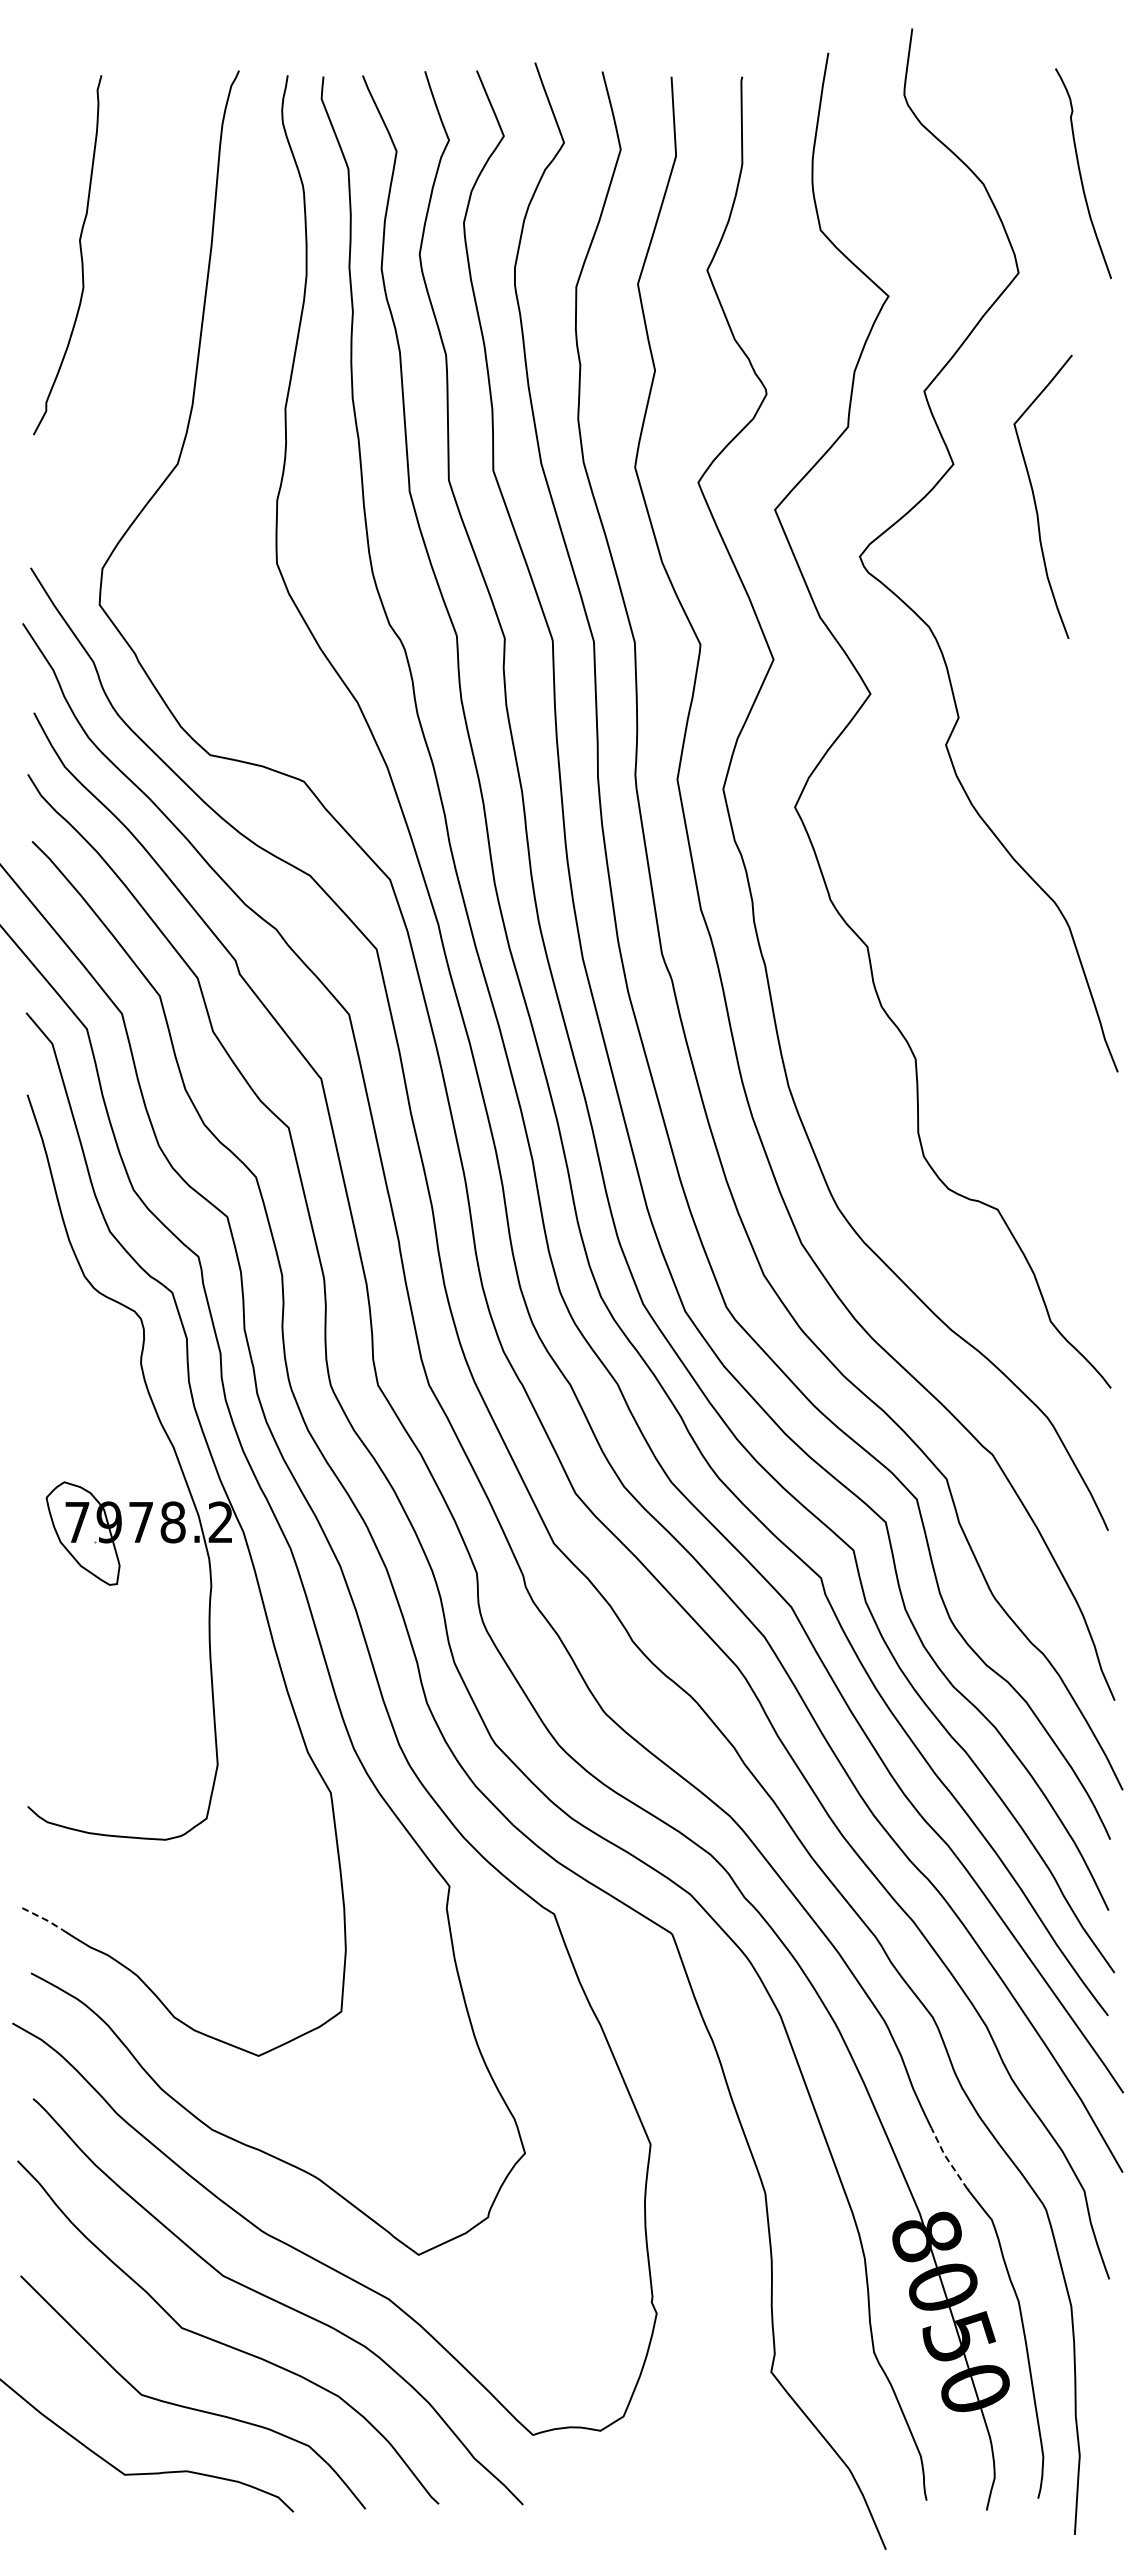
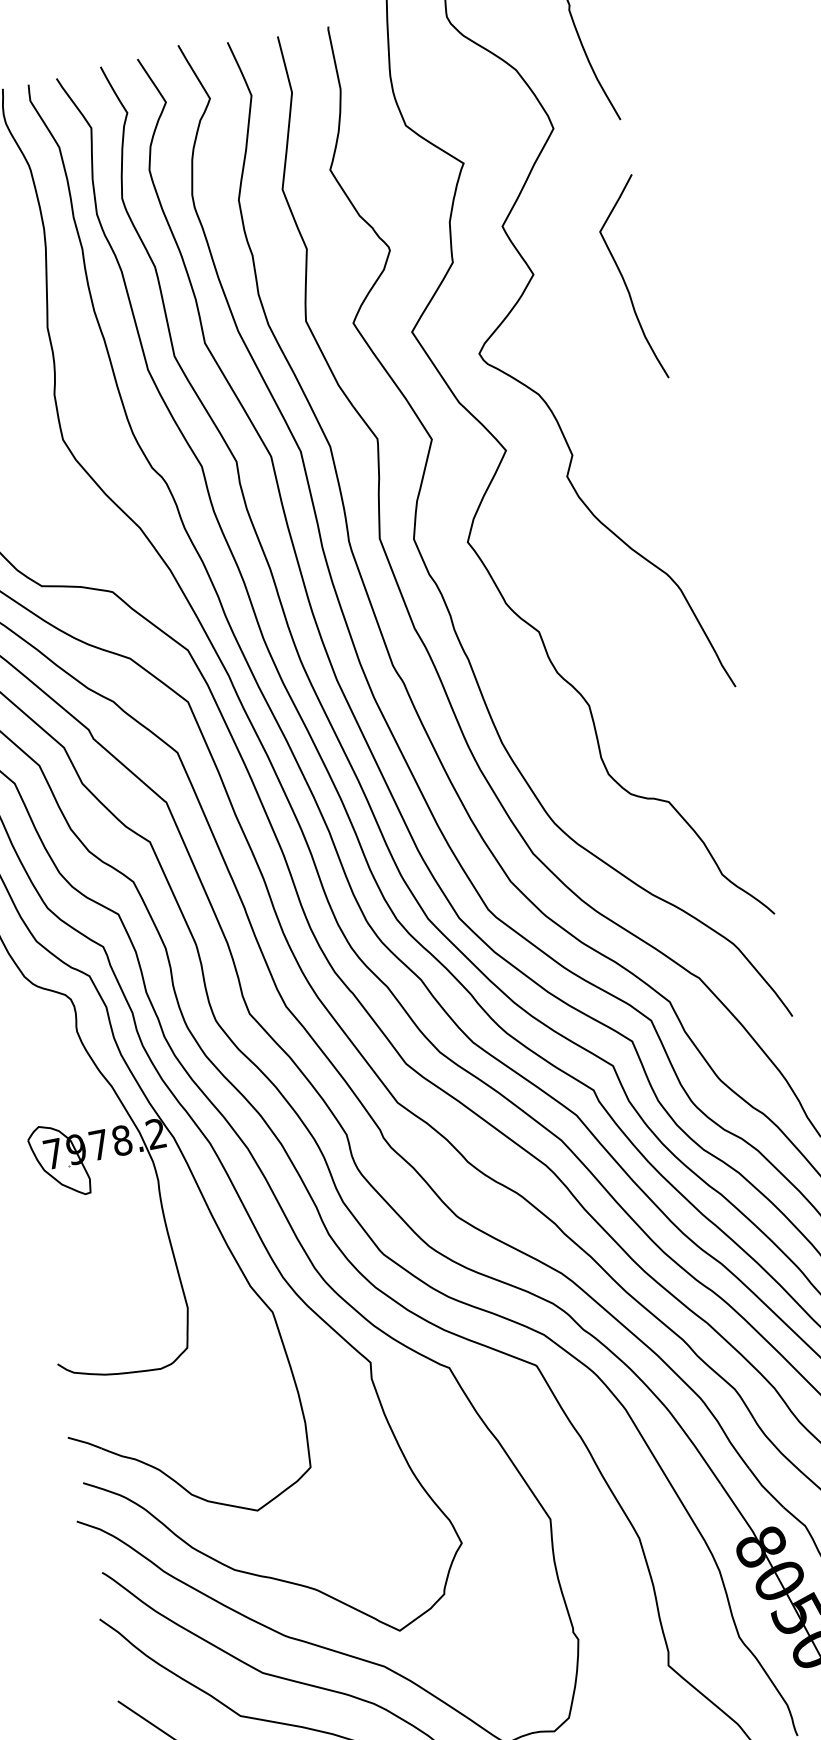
curve: (1035, 498) -> (625, 282), moved
line: (45, 1919) -> (86, 1442), dashed -> solid
line: (947, 2159) -> (765, 1488), dashed -> solid

